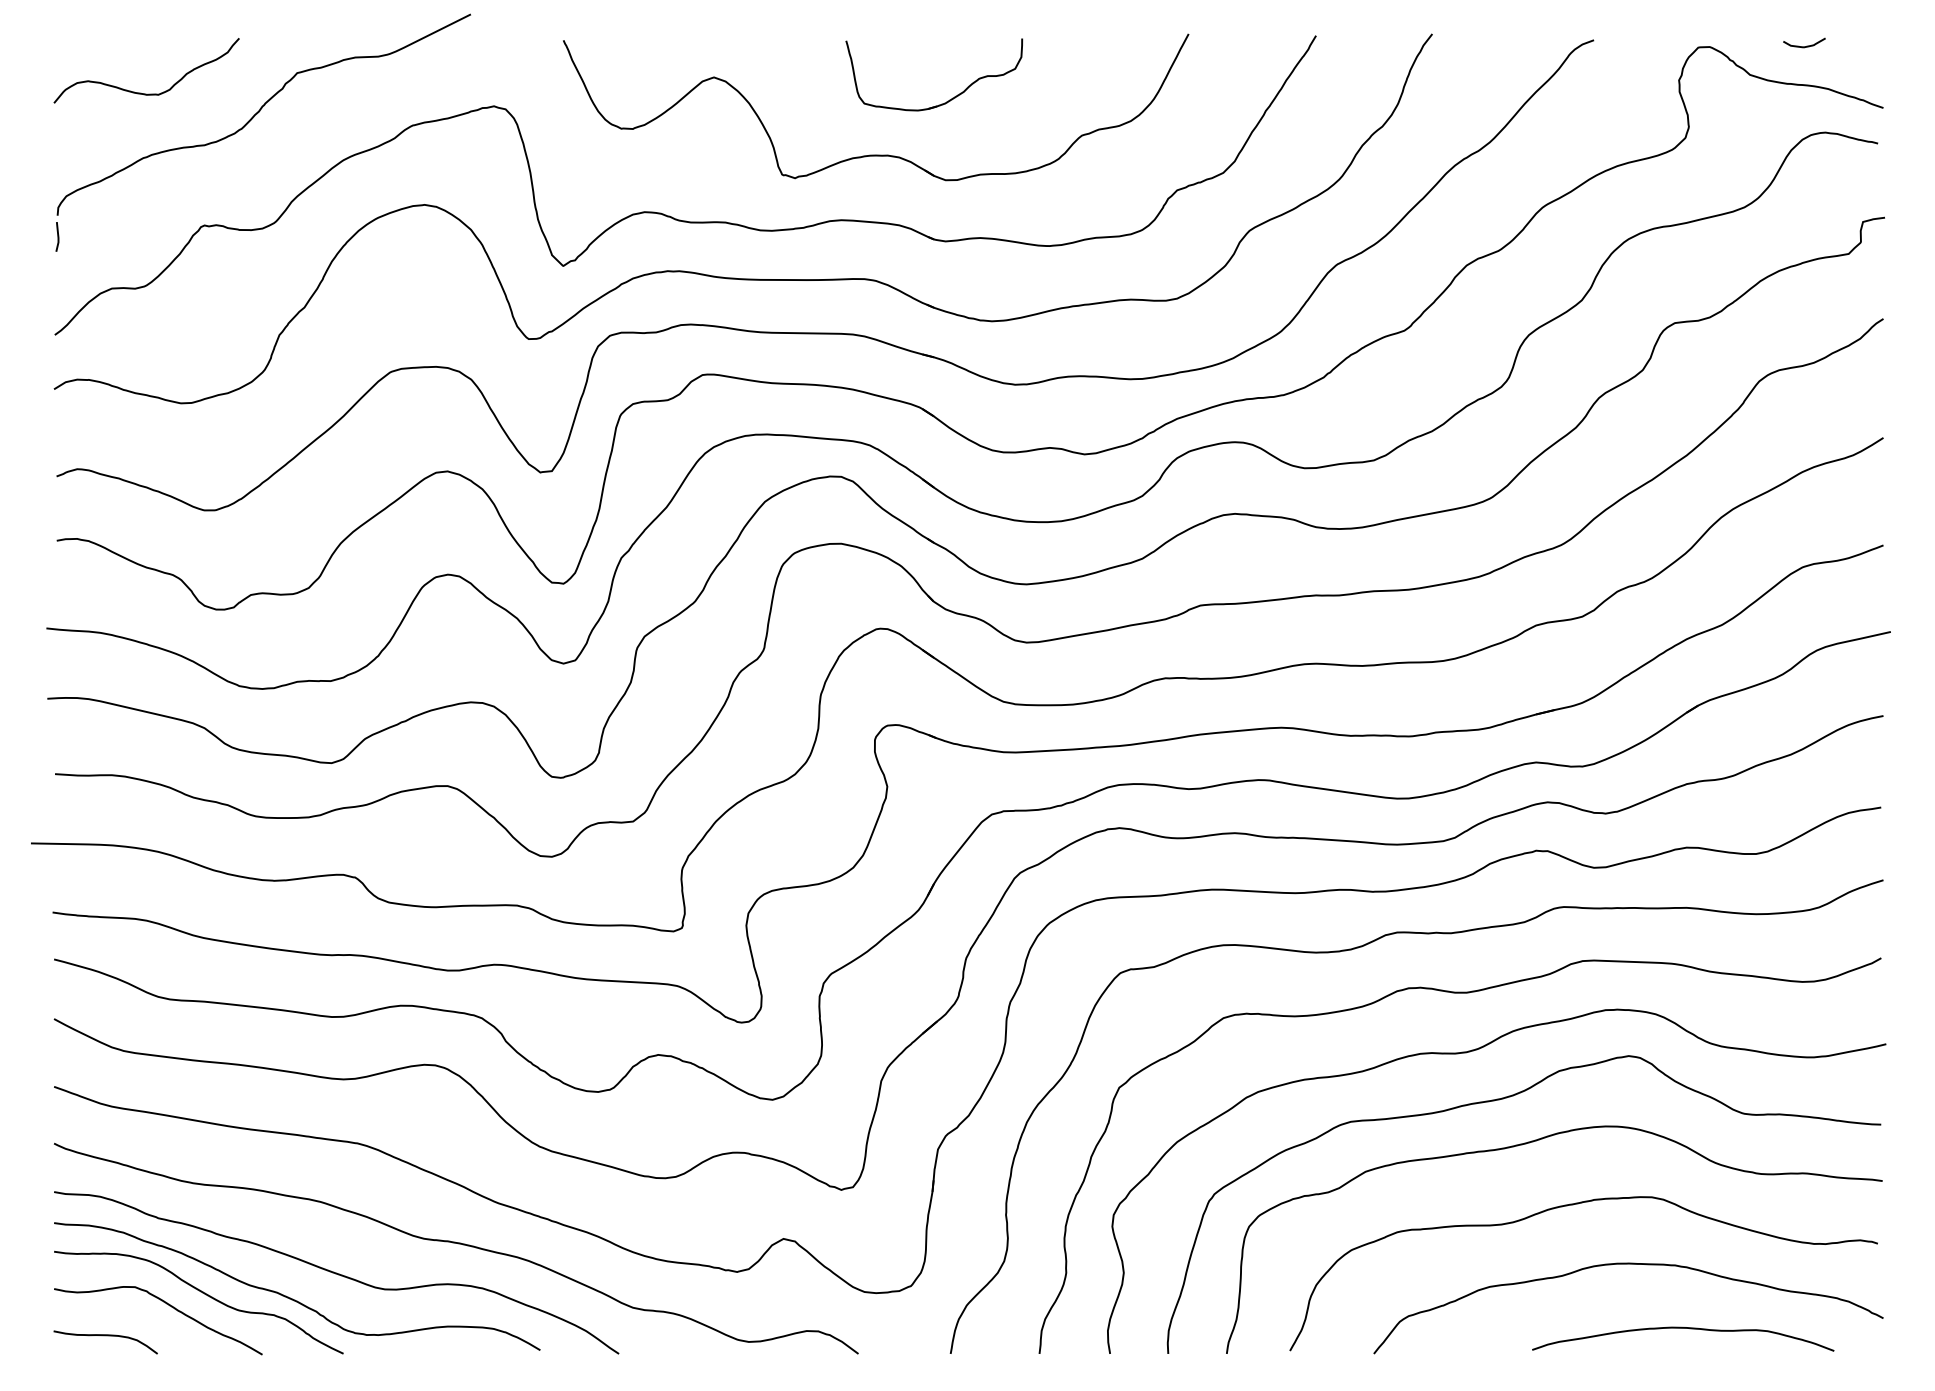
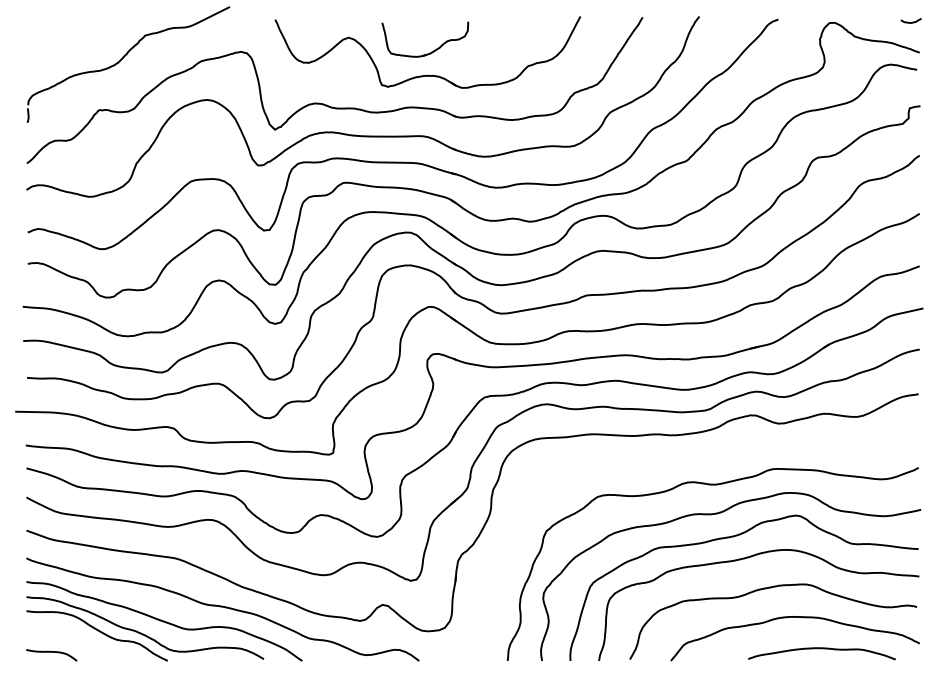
curve: (1803, 46) -> (910, 22), moved
curve: (142, 91) -> (69, 44), removed
part: (947, 99) -> (431, 51), moved
curve: (1358, 949) -> (663, 463), removed
curve: (166, 1305) -> (81, 637), removed

